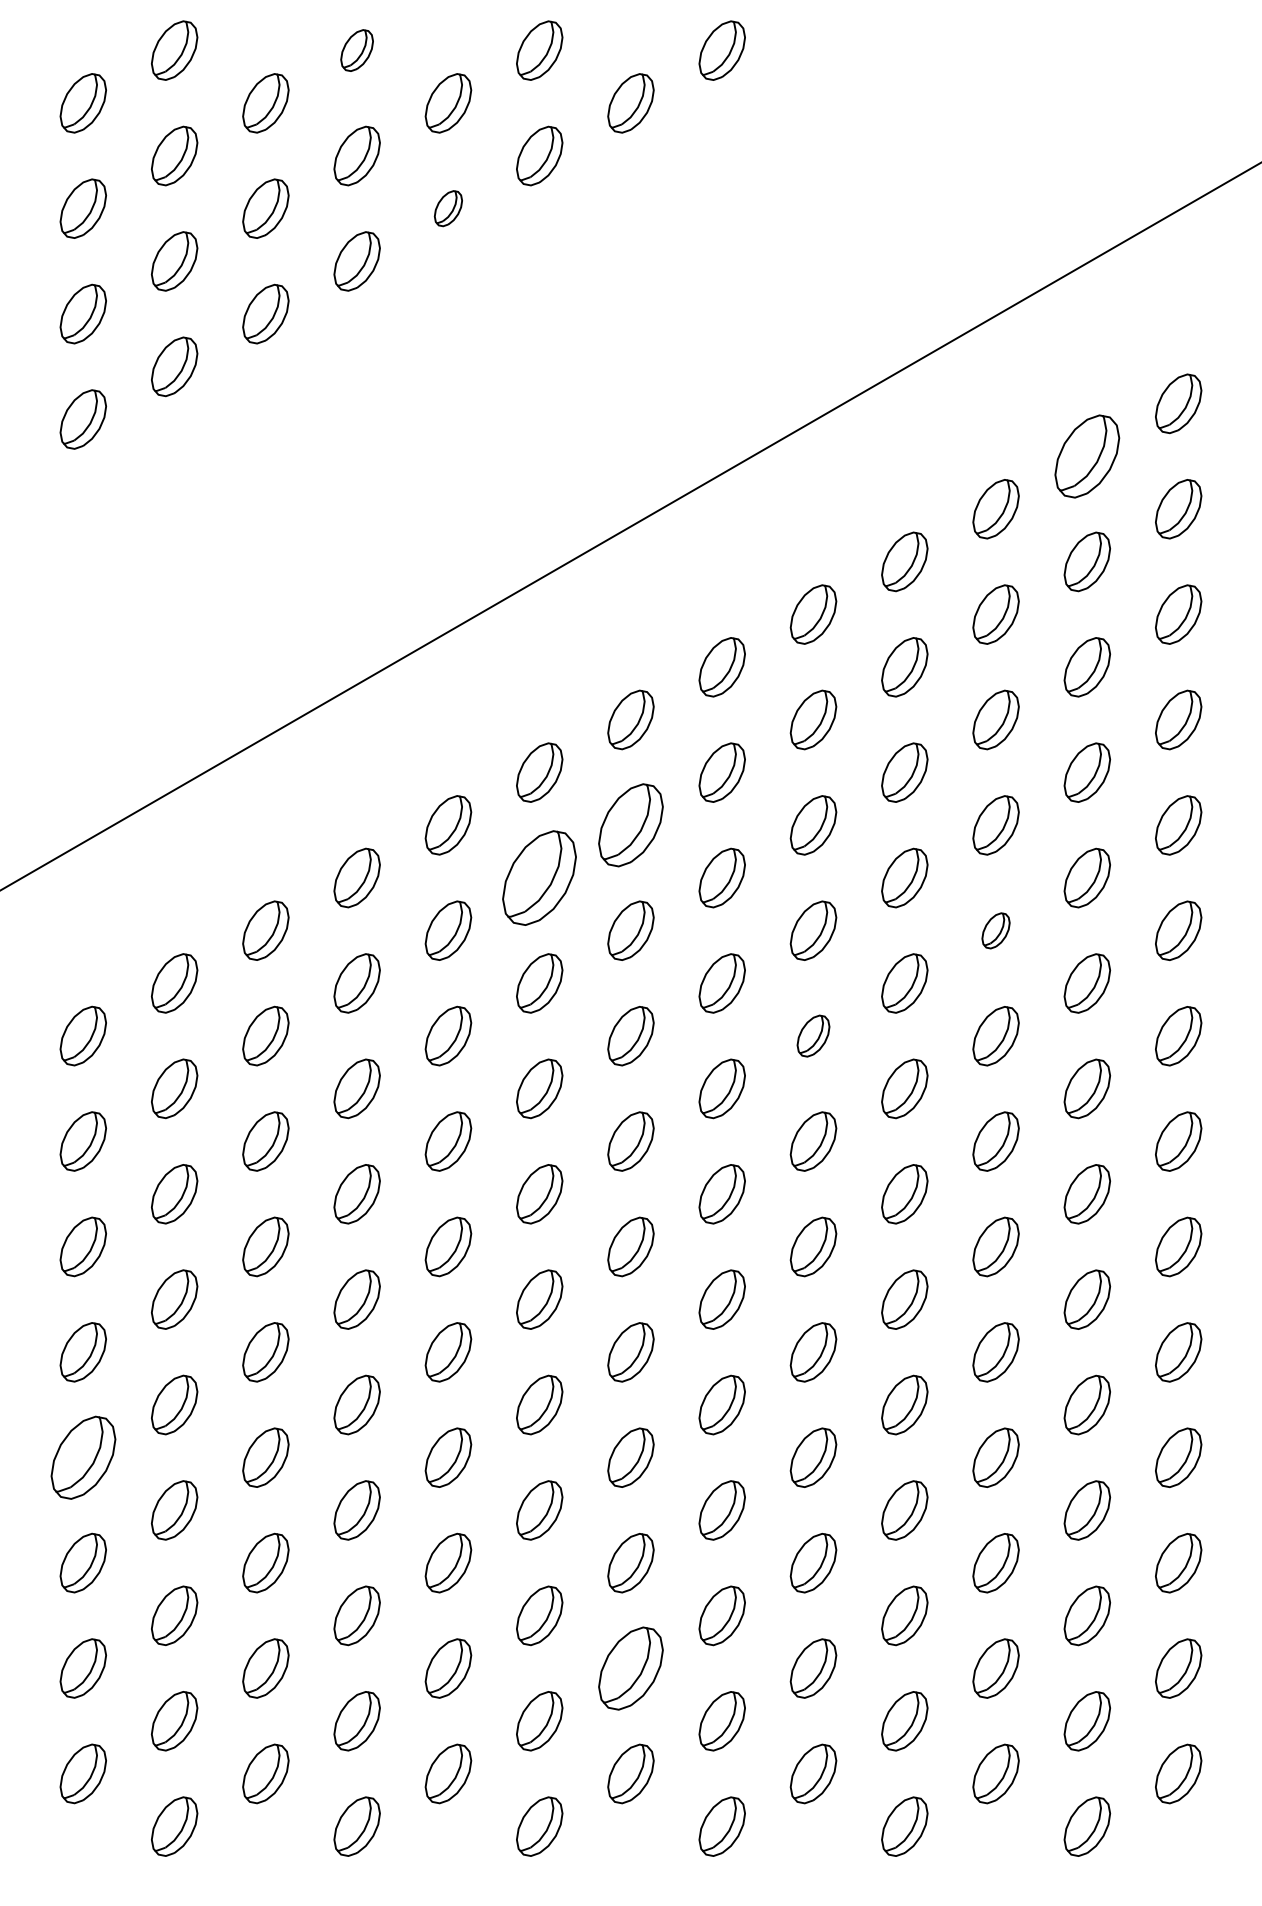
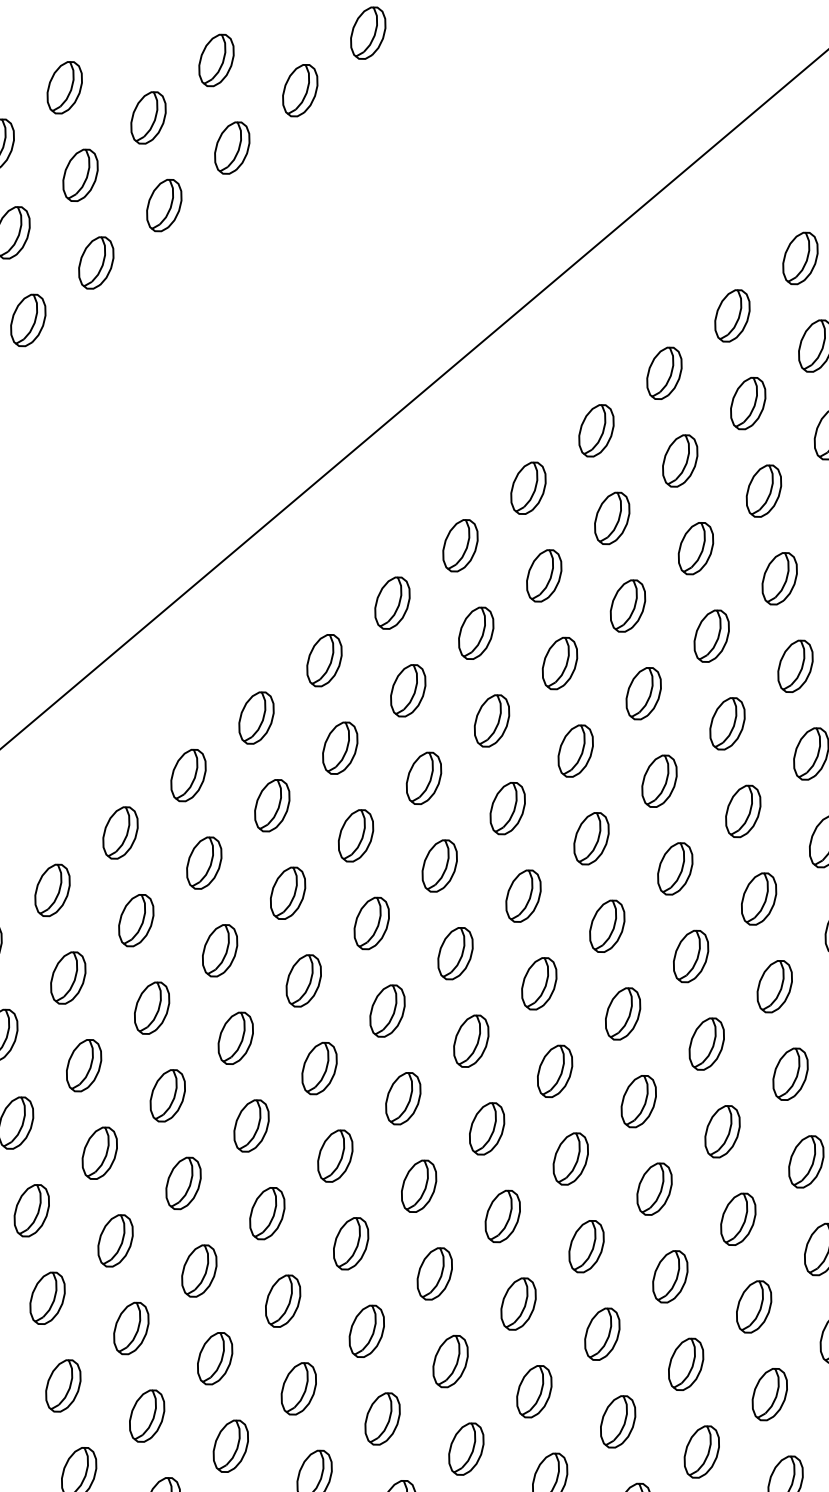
part: (356, 50) -> (64, 87), size x1.43
part: (448, 208) -> (164, 205), size x1.67
part: (1087, 456) -> (732, 315), size x0.71
part: (630, 825) -> (407, 690), size x0.71
part: (539, 877) -> (340, 747), size x0.62
part: (995, 930) -> (726, 723), size x1.67
part: (813, 1035) -> (591, 838), size x1.43
part: (82, 1457) -> (46, 1298), size x0.71
part: (630, 1668) -> (533, 1391), size x0.71

